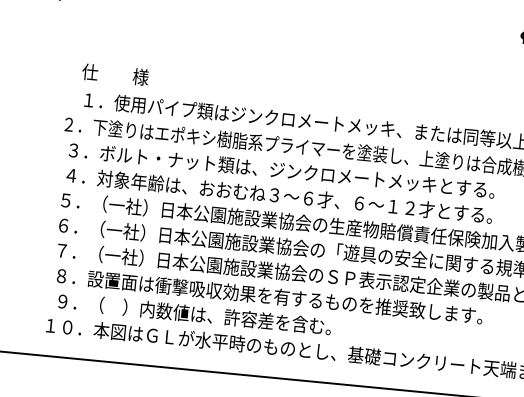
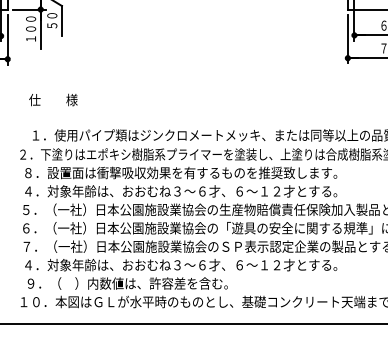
text: (115, 73) -> (53, 99), moved
text: (278, 169) -> (178, 172), ３．ボルト・ナット類は、ジンクロメートメッキとする。 -> ８．設置面は衝撃吸収効果を有するものを推奨致します。
text: (266, 294) -> (178, 264), ８．設置面は衝撃吸収効果を有するものを推奨致します。 -> ４．対象年齢は、おおむね３～６才、６～１２才とする。

